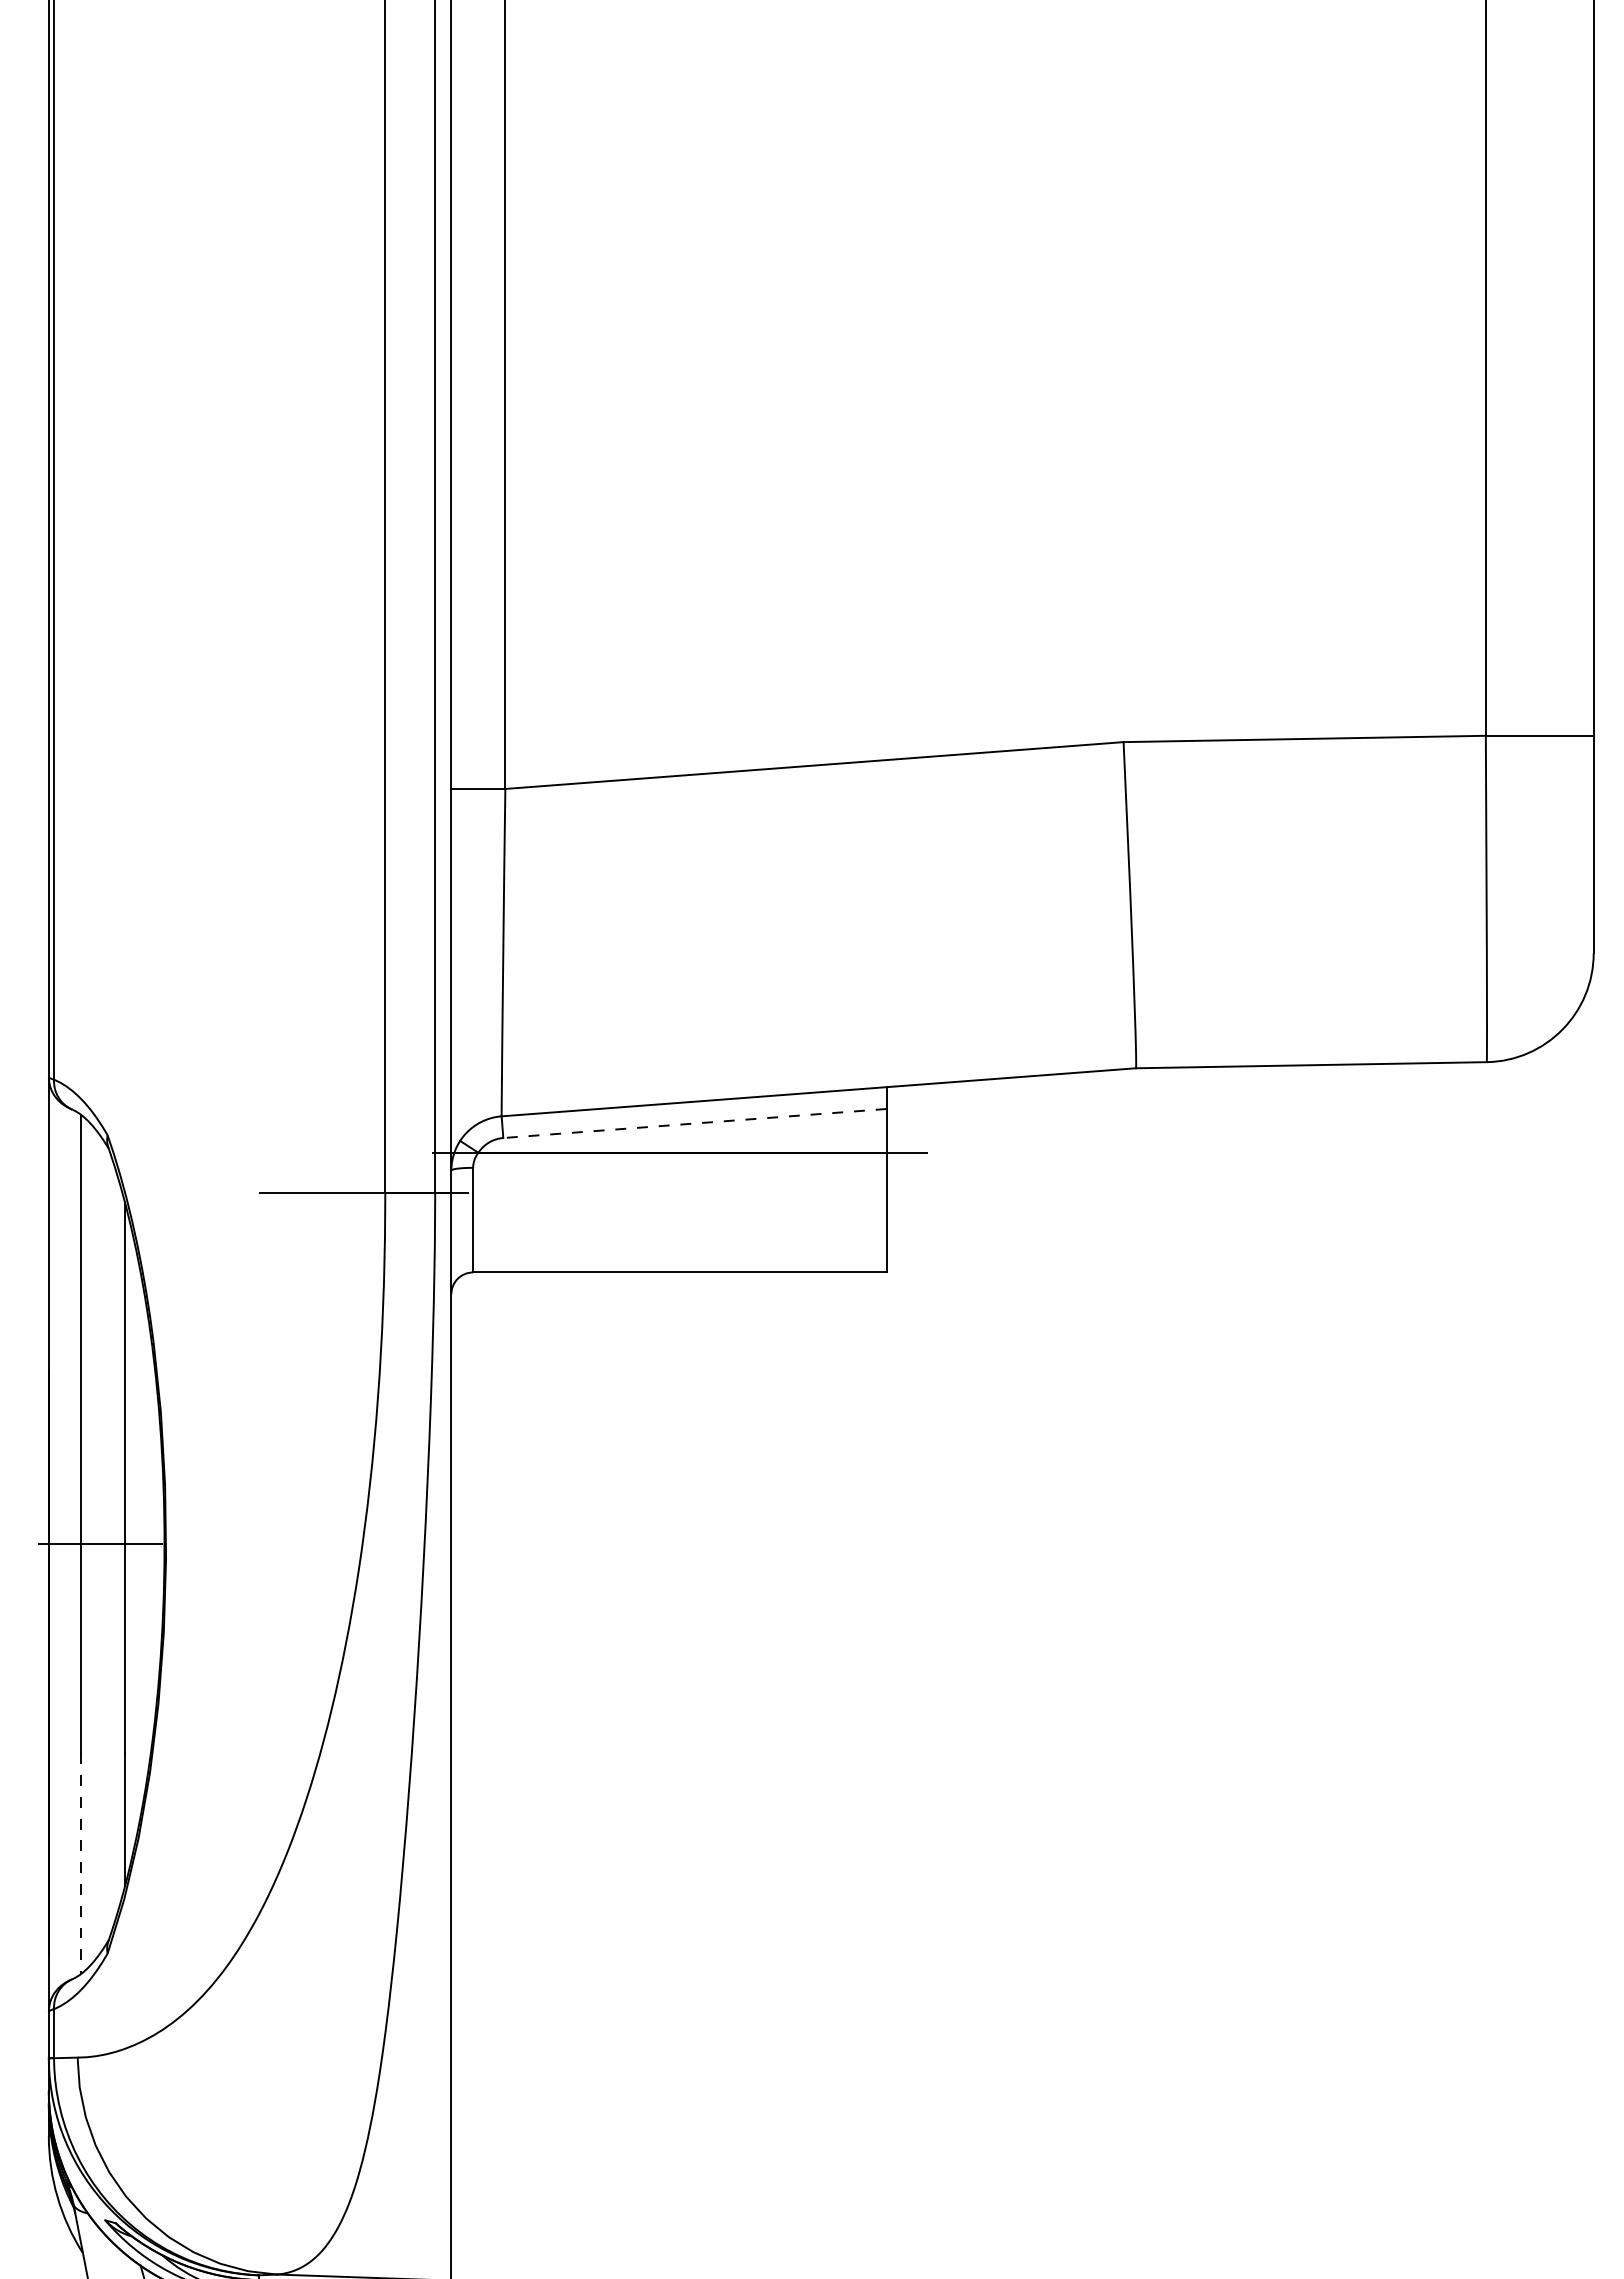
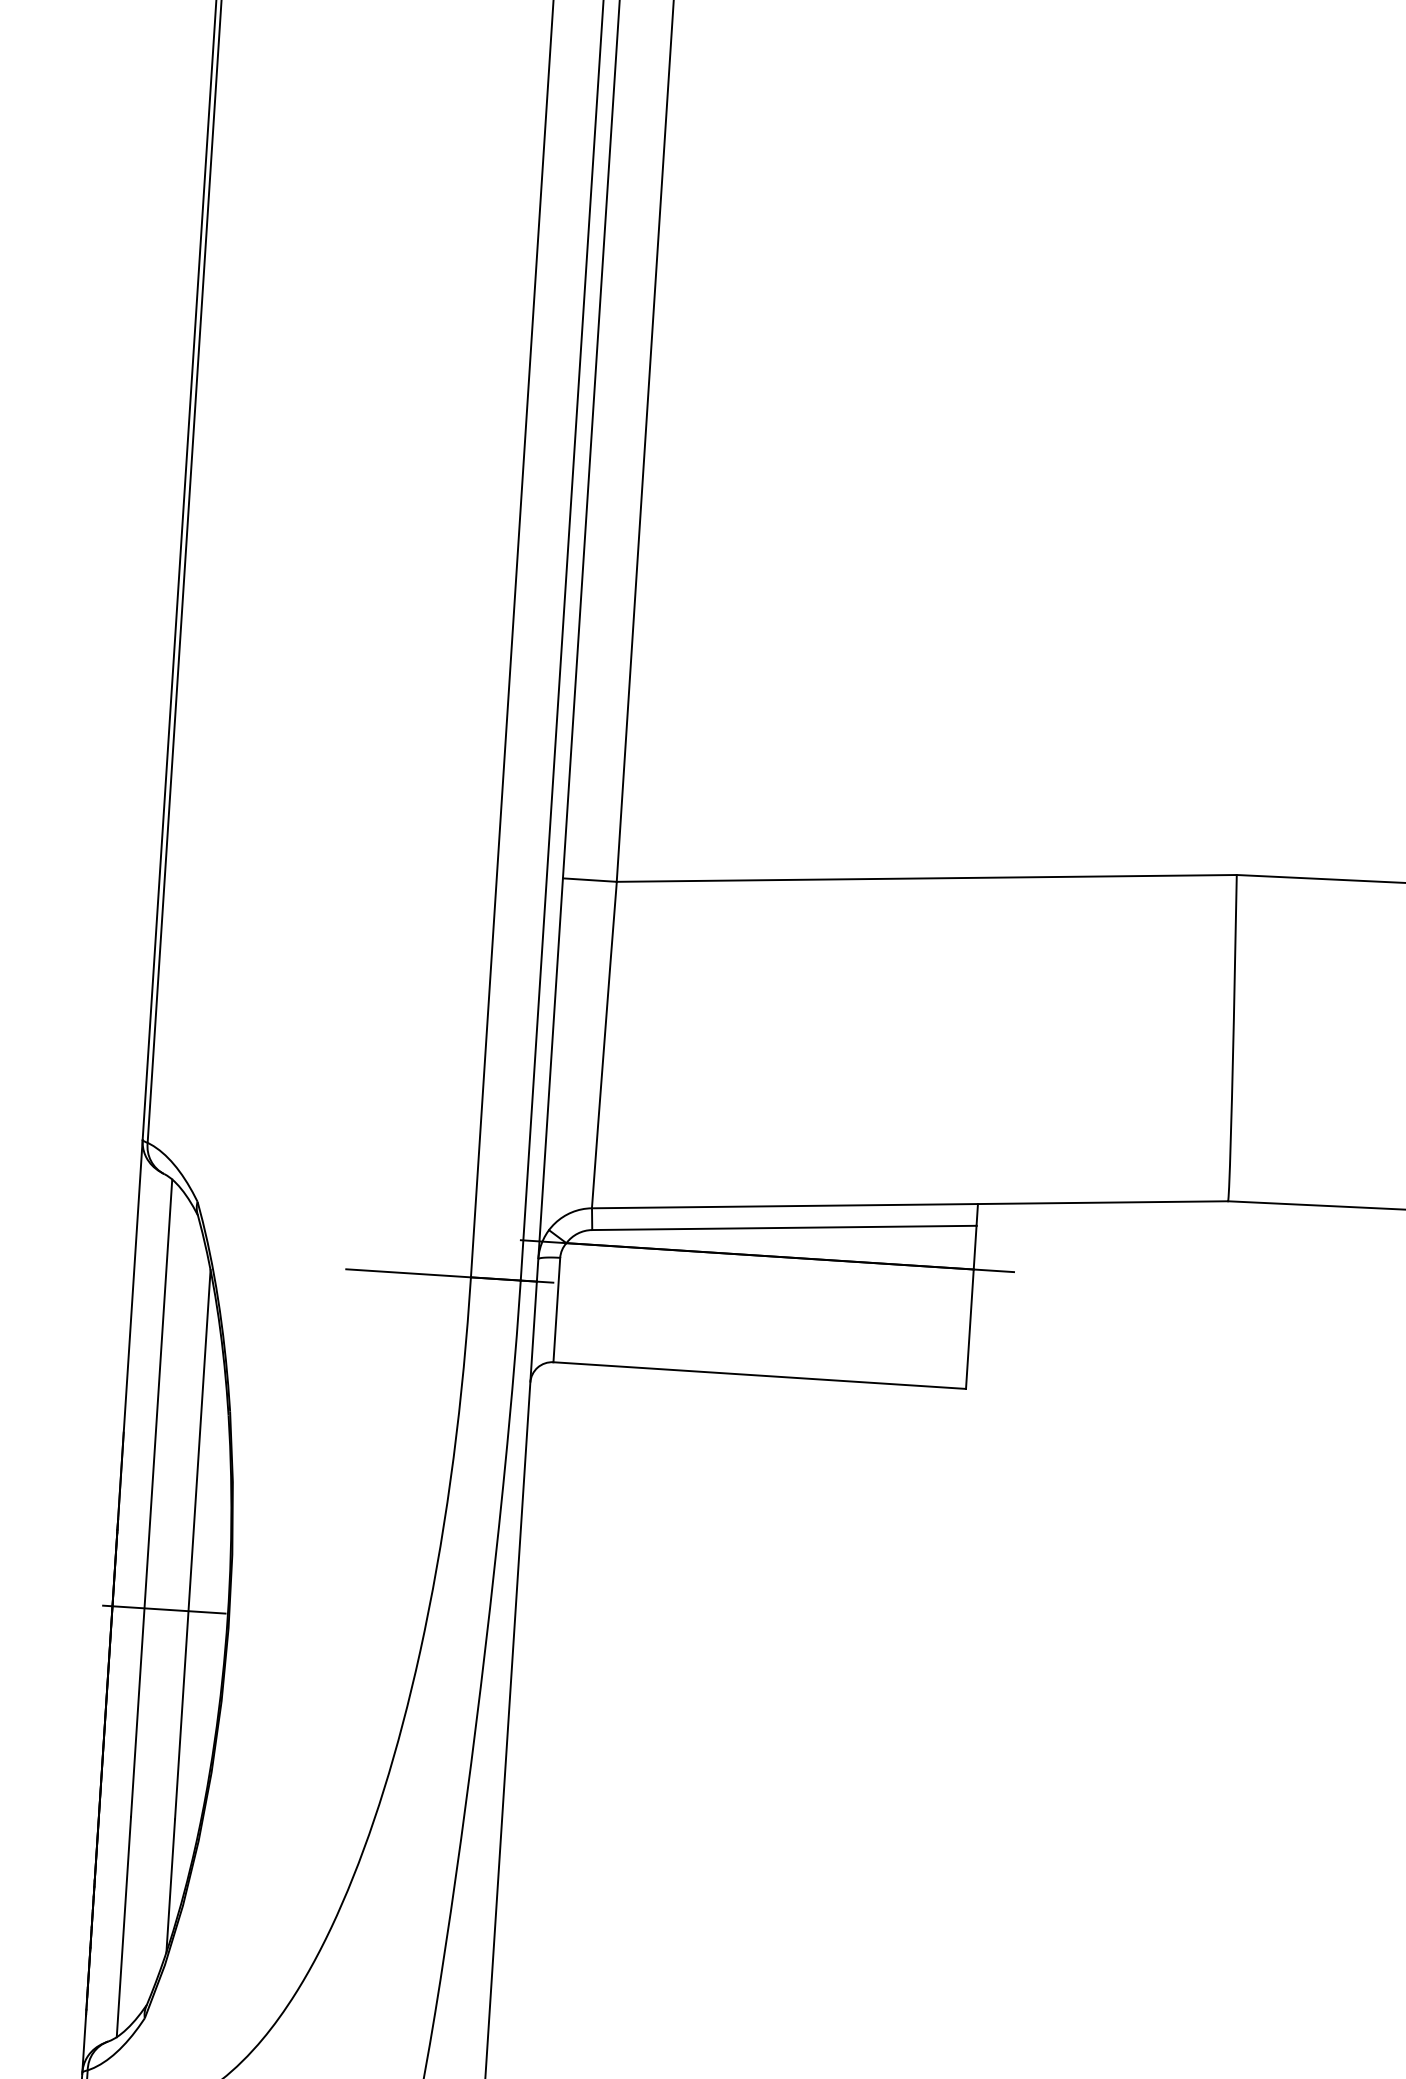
line: (694, 1123) -> (783, 1227), dashed -> solid
line: (80, 1864) -> (123, 1927), dashed -> solid

